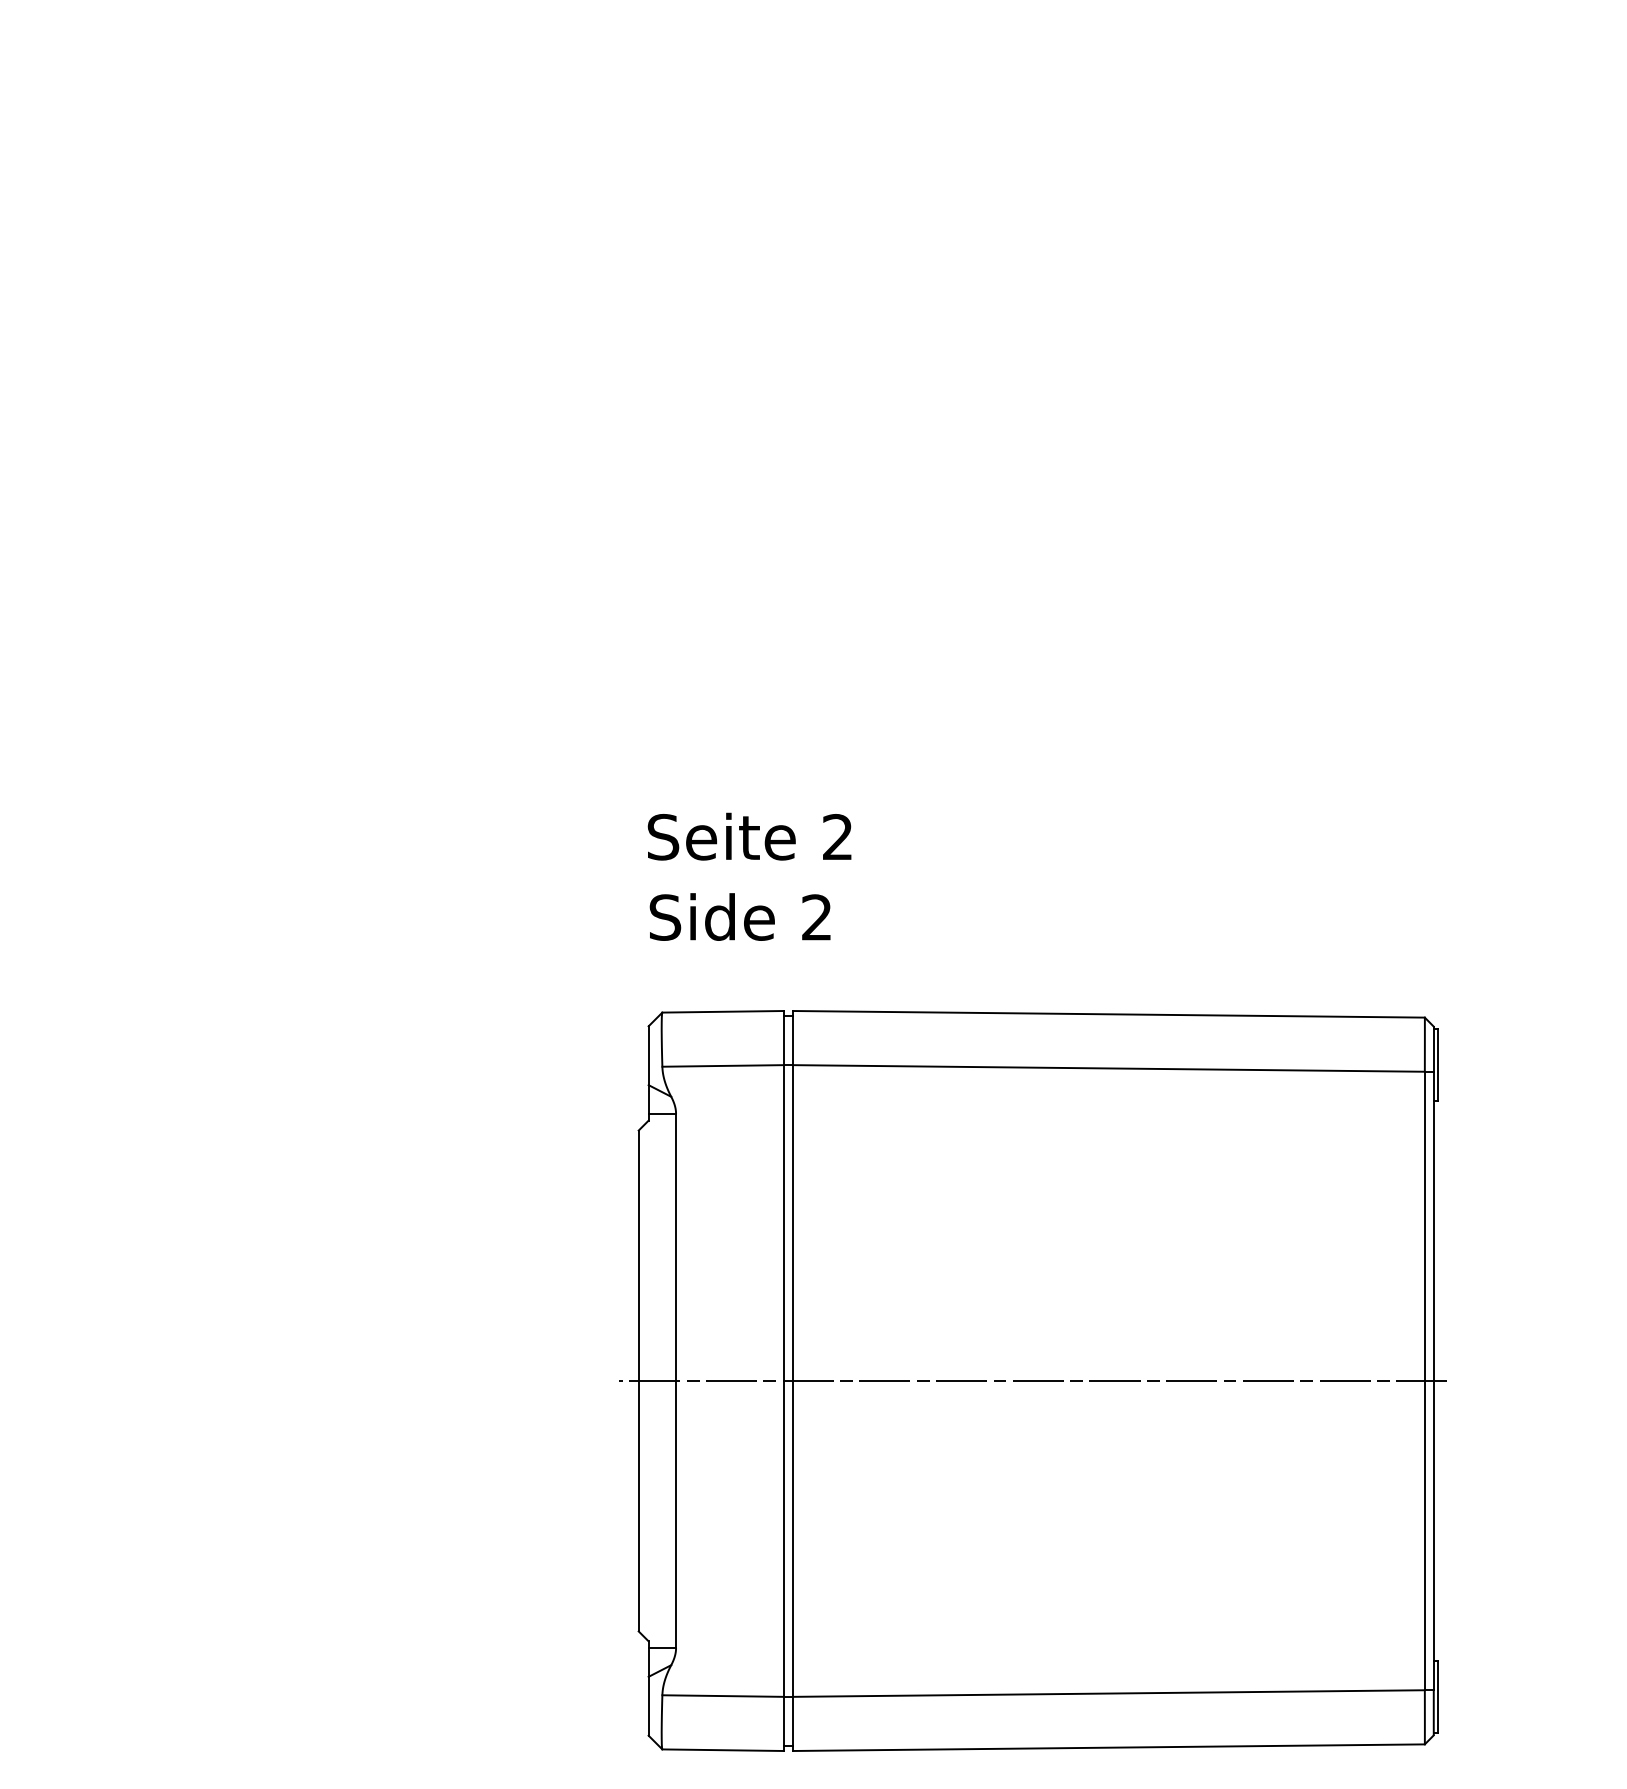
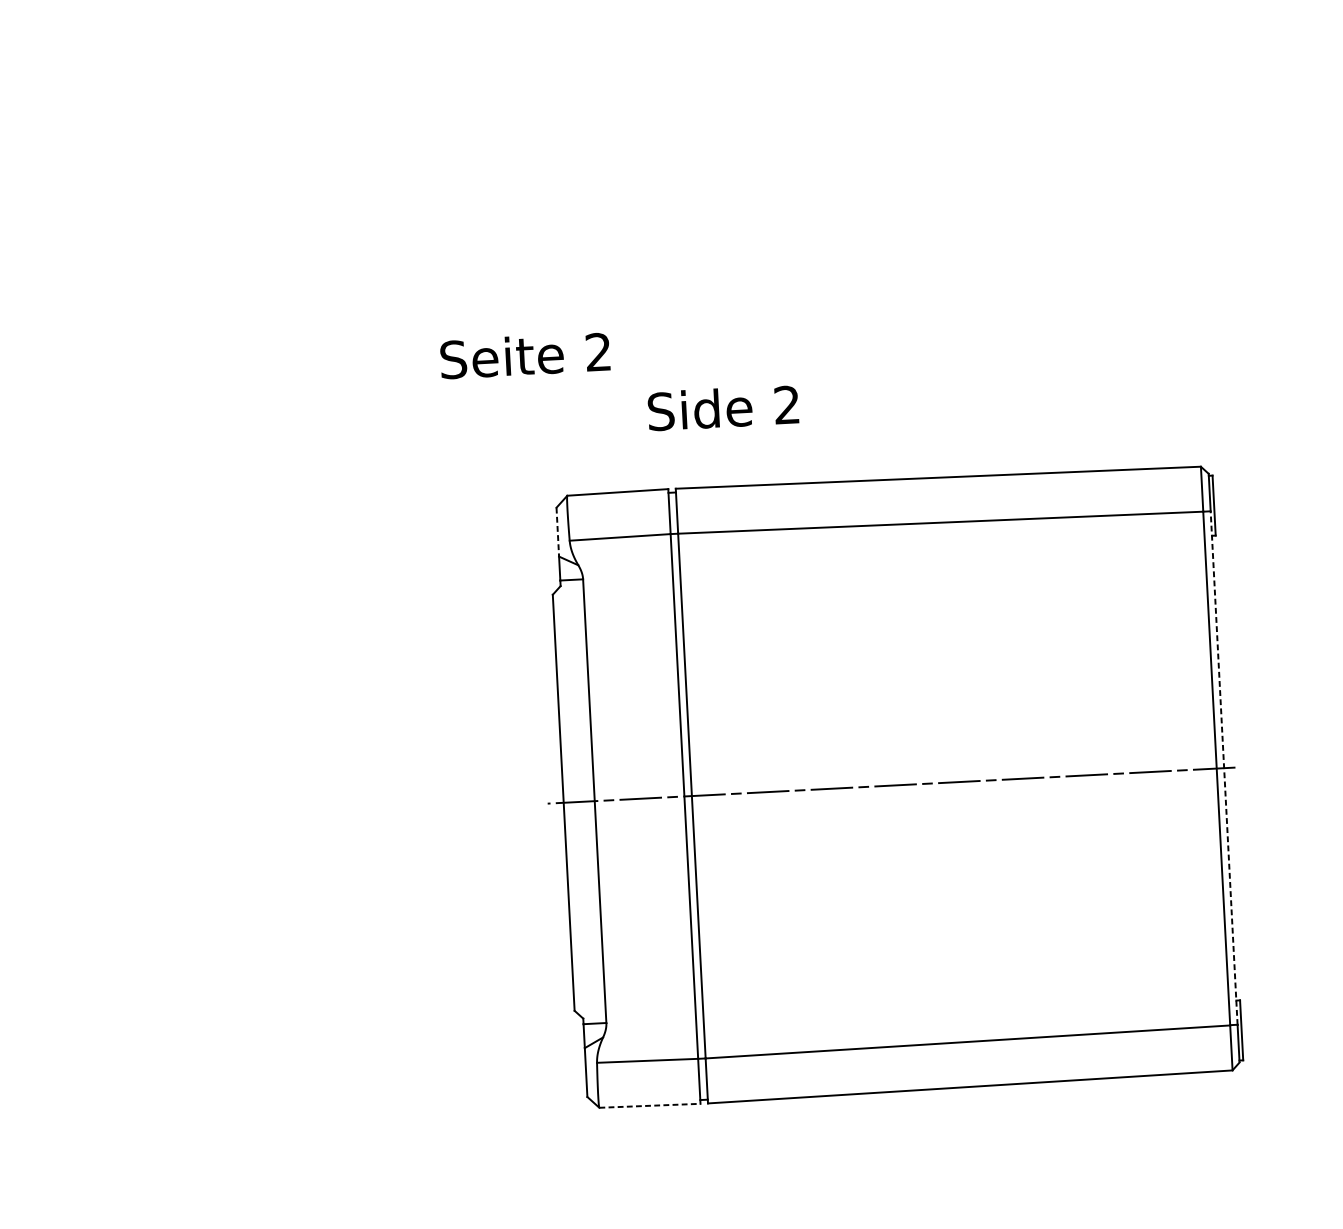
text: (749, 836) -> (525, 355), moved
text: (739, 916) -> (722, 407), moved
line: (648, 1056) -> (557, 532), solid -> dashed
line: (1433, 1380) -> (1223, 767), solid -> dashed
line: (723, 1750) -> (650, 1106), solid -> dashed

